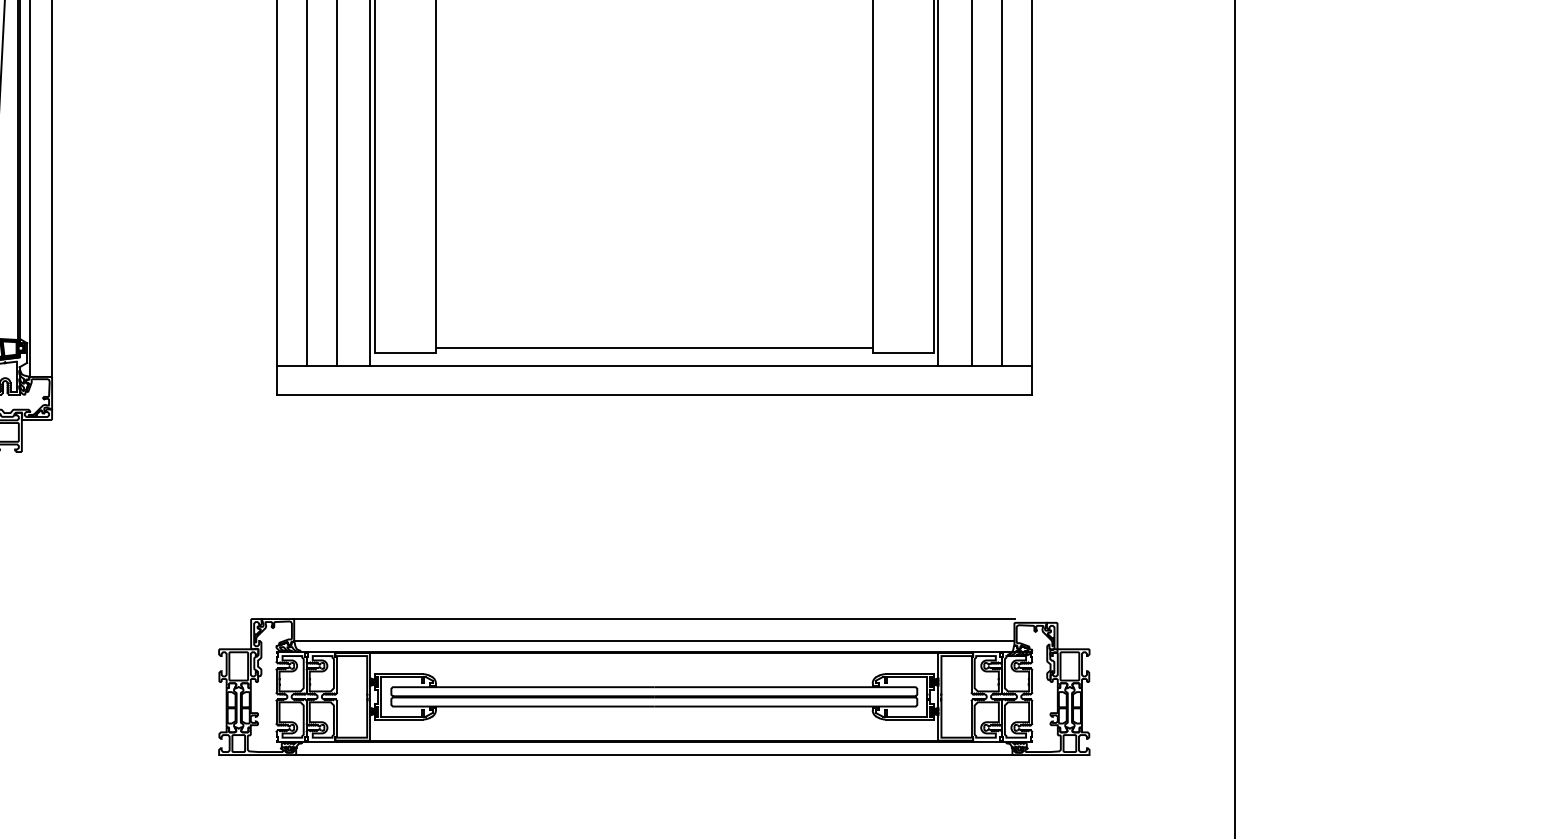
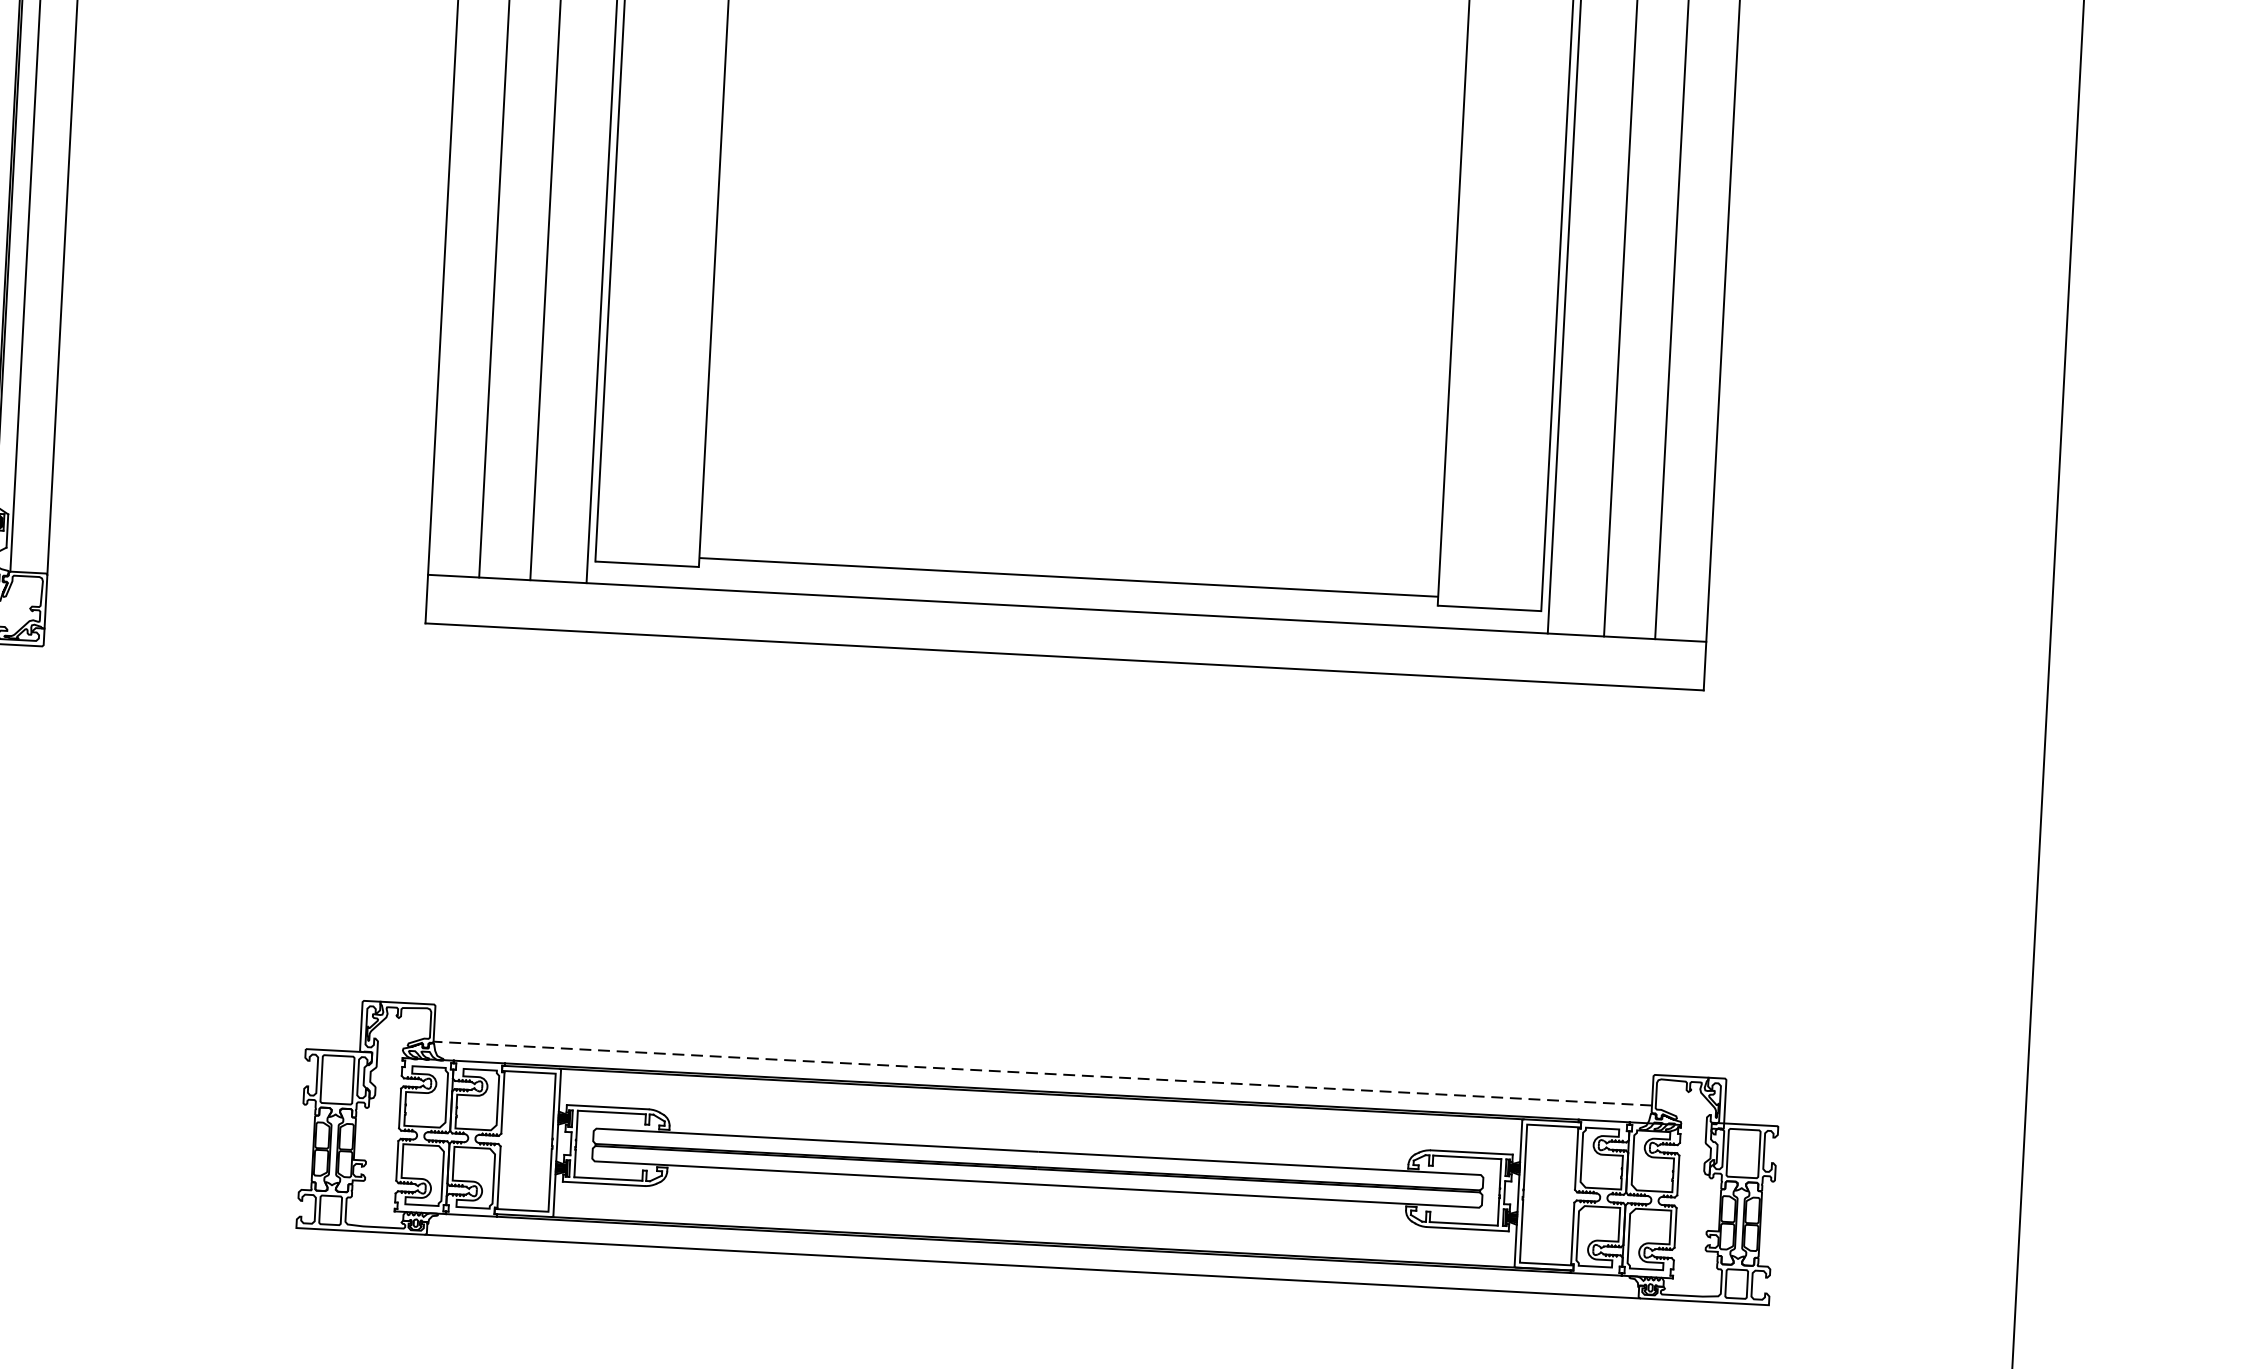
line: (654, 619) -> (1045, 1037), removed
line: (653, 640) -> (1041, 1072), solid -> dashed

